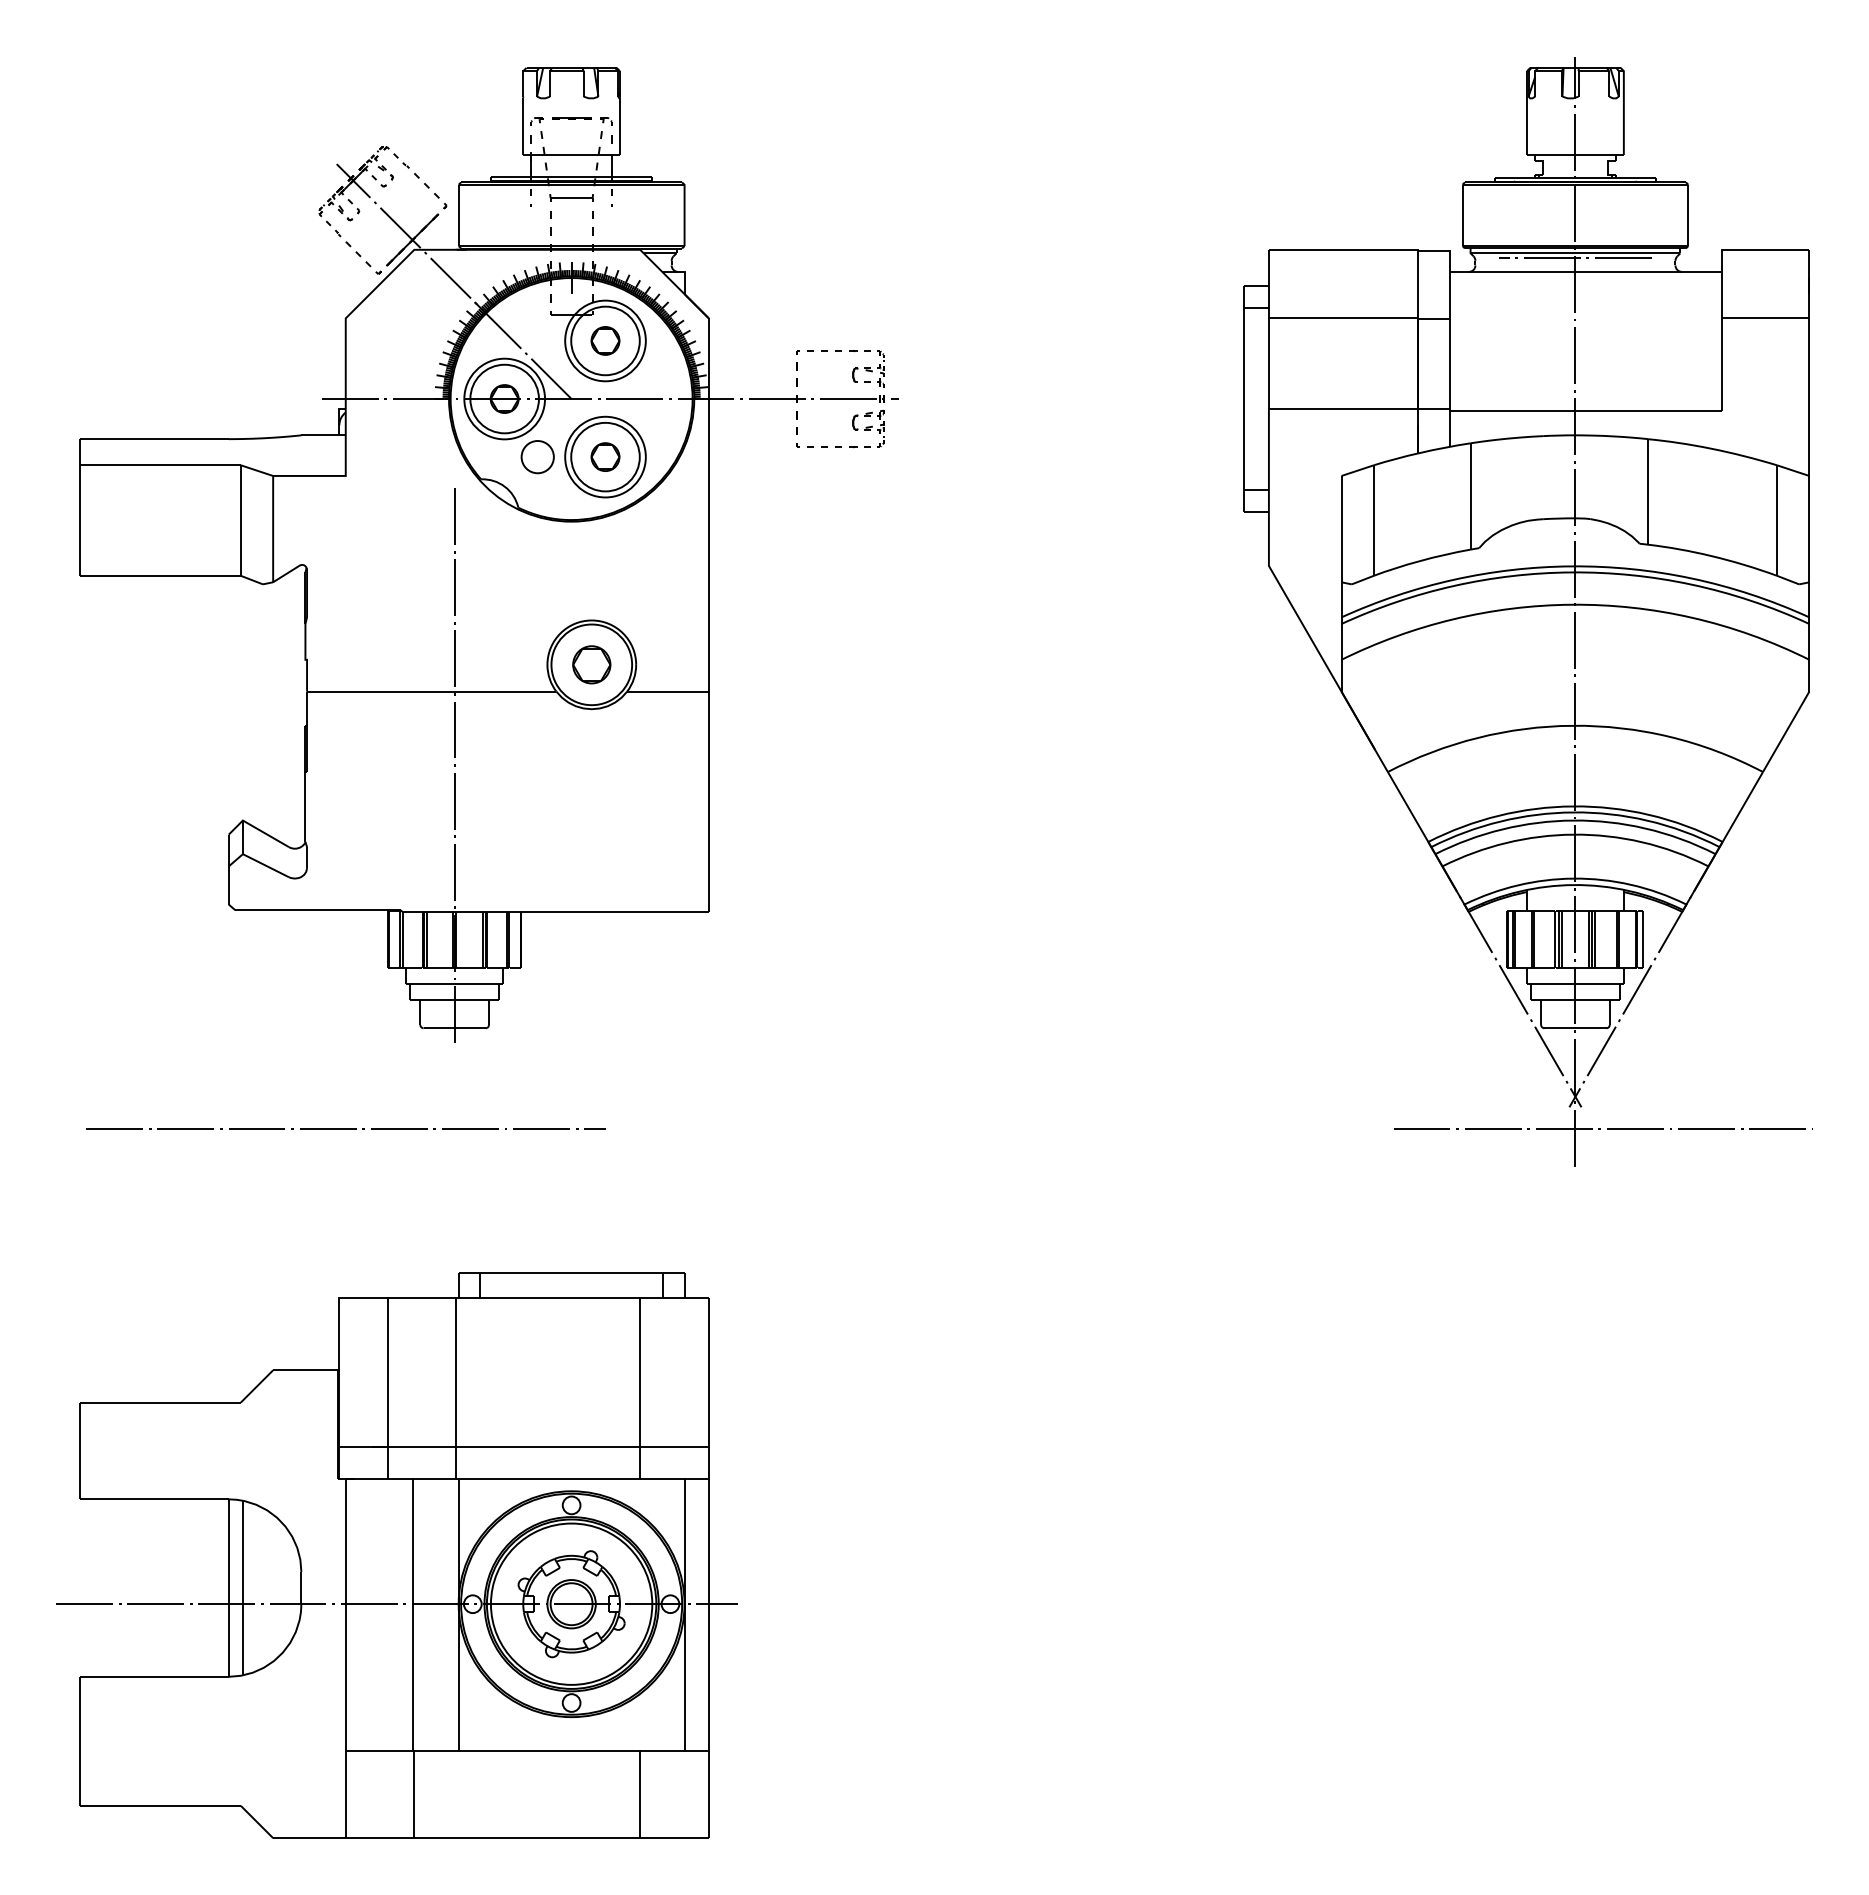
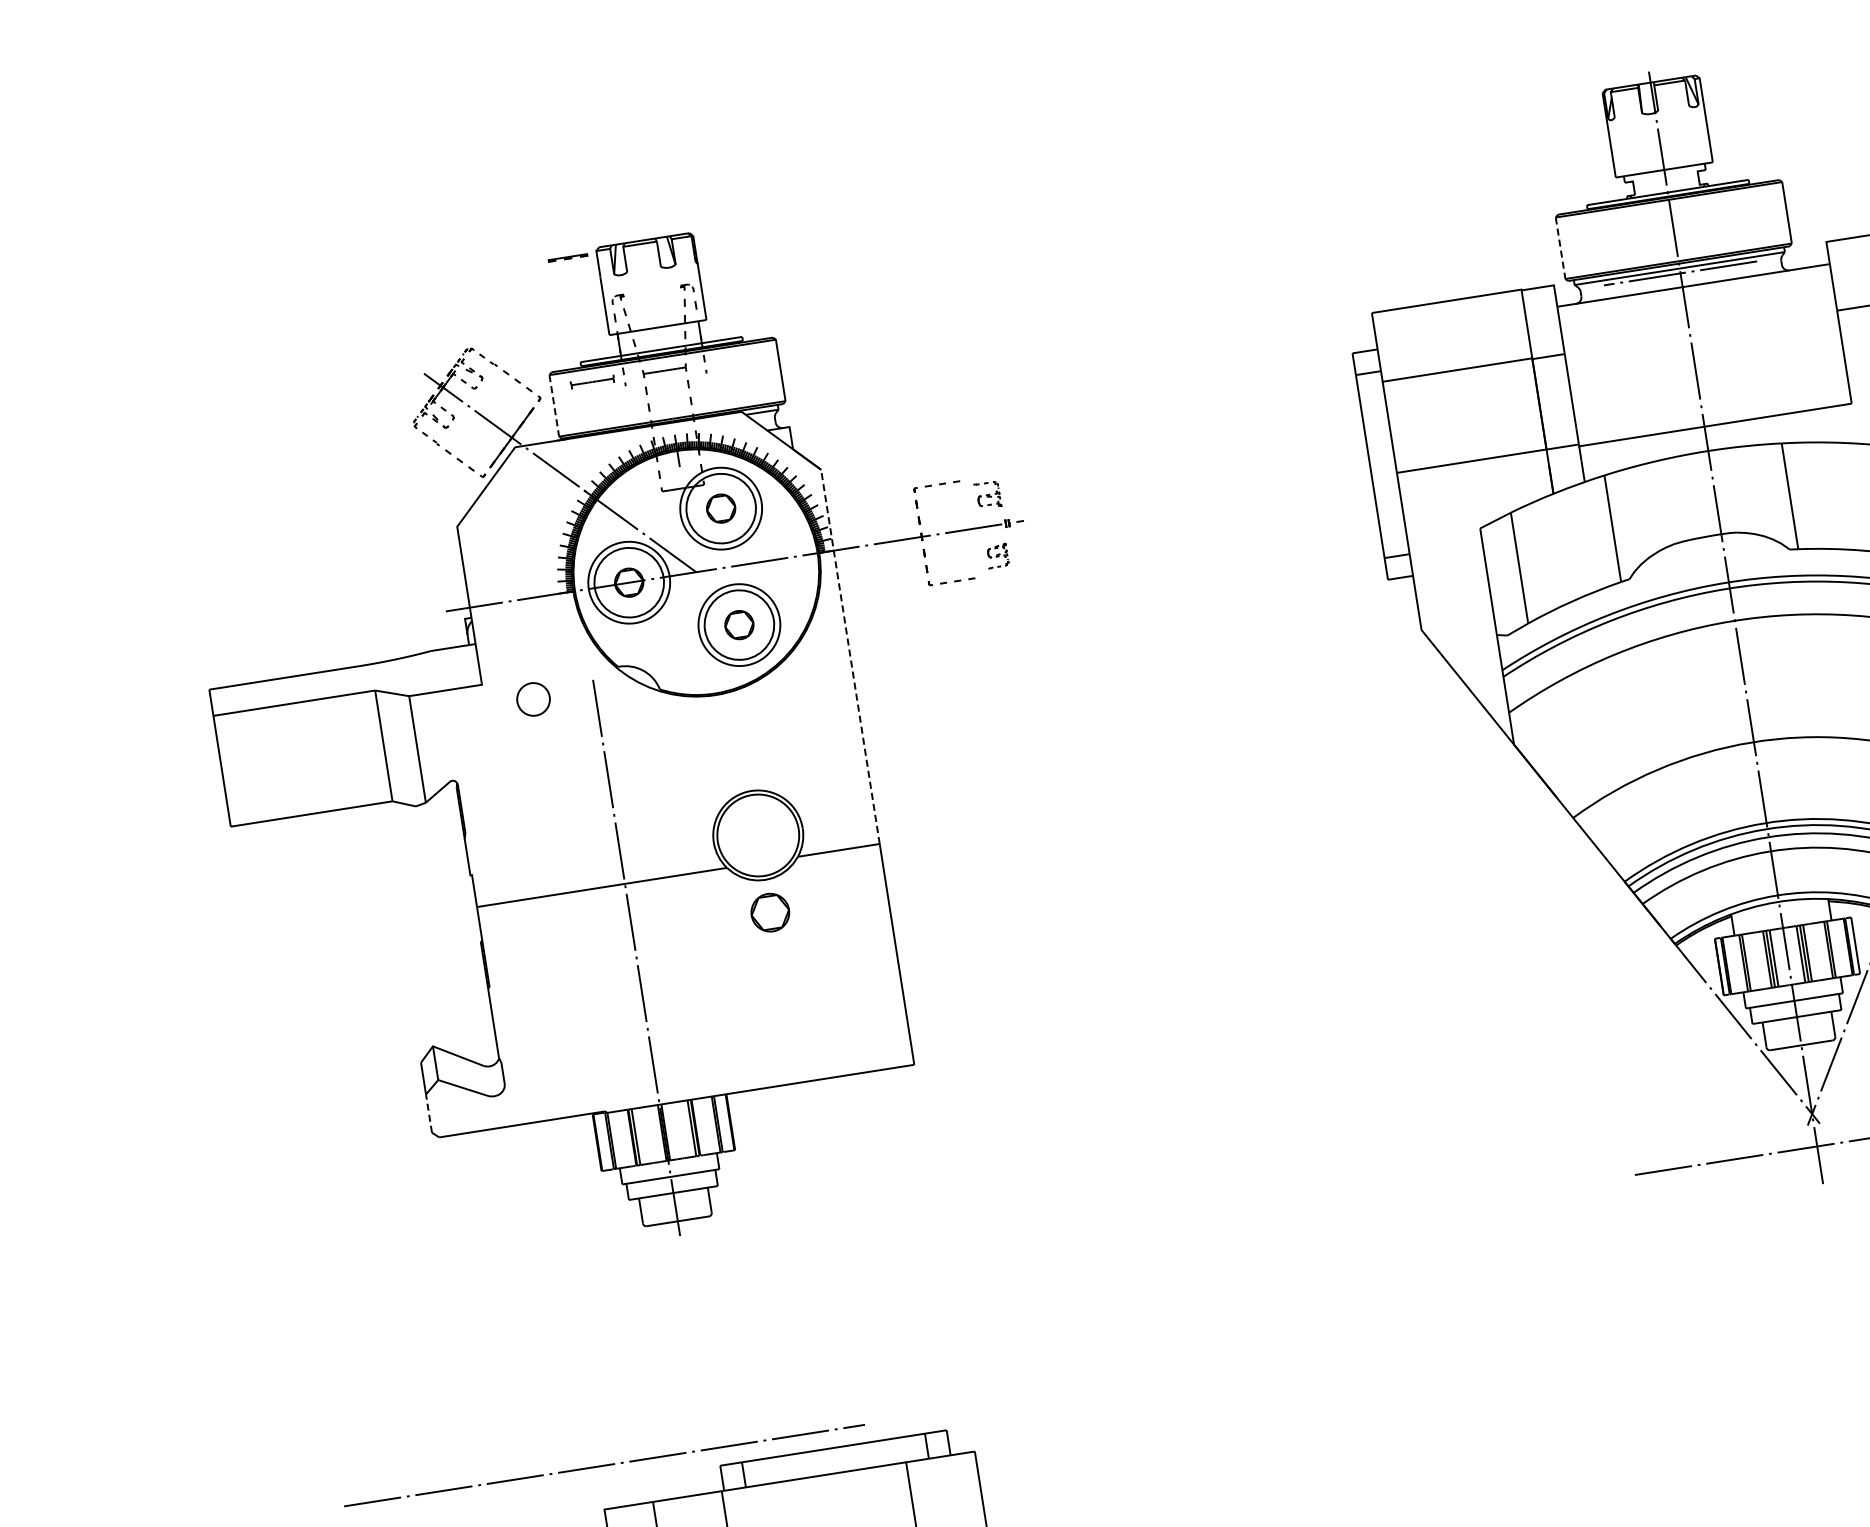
line: (571, 118) -> (567, 257), moved
part: (499, 197) -> (592, 381), added
line: (458, 215) -> (554, 405), solid -> dashed
line: (1462, 215) -> (1560, 248), solid -> dashed
part: (866, 368) -> (987, 495), size x0.7
part: (866, 429) -> (996, 556), size x0.6
part: (537, 457) -> (533, 699), moved
line: (708, 505) -> (850, 657), solid -> dashed
part: (591, 664) -> (770, 912), moved
line: (228, 885) -> (428, 1113), solid -> dashed
line: (345, 1128) -> (603, 1465), moved

